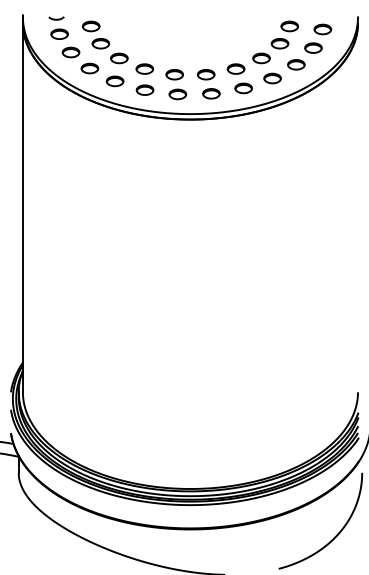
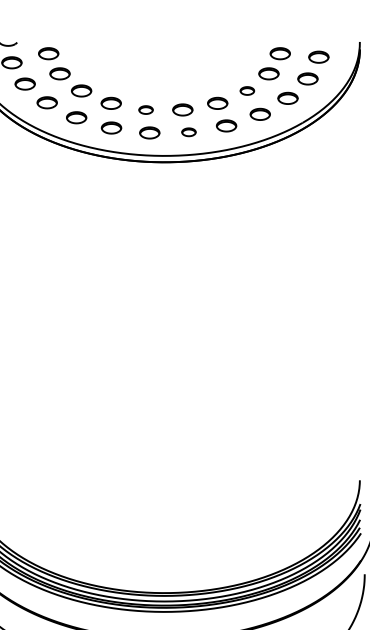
part: (261, 58) -> (247, 91), size x0.7
part: (174, 74) -> (145, 109), size x0.7
part: (211, 93) -> (189, 131), size x0.7

